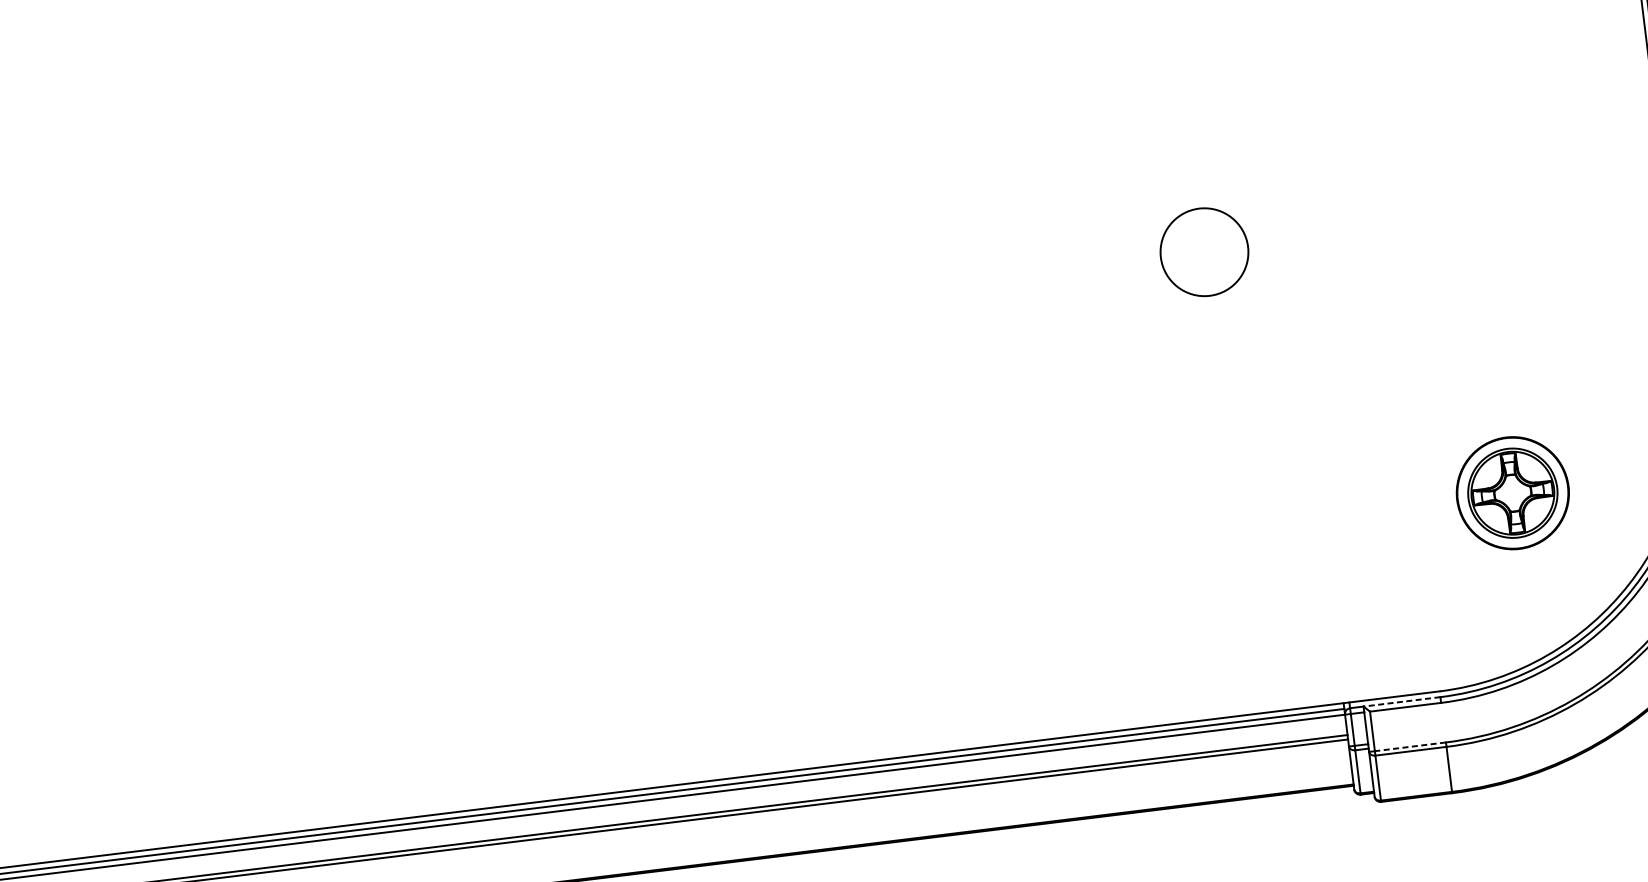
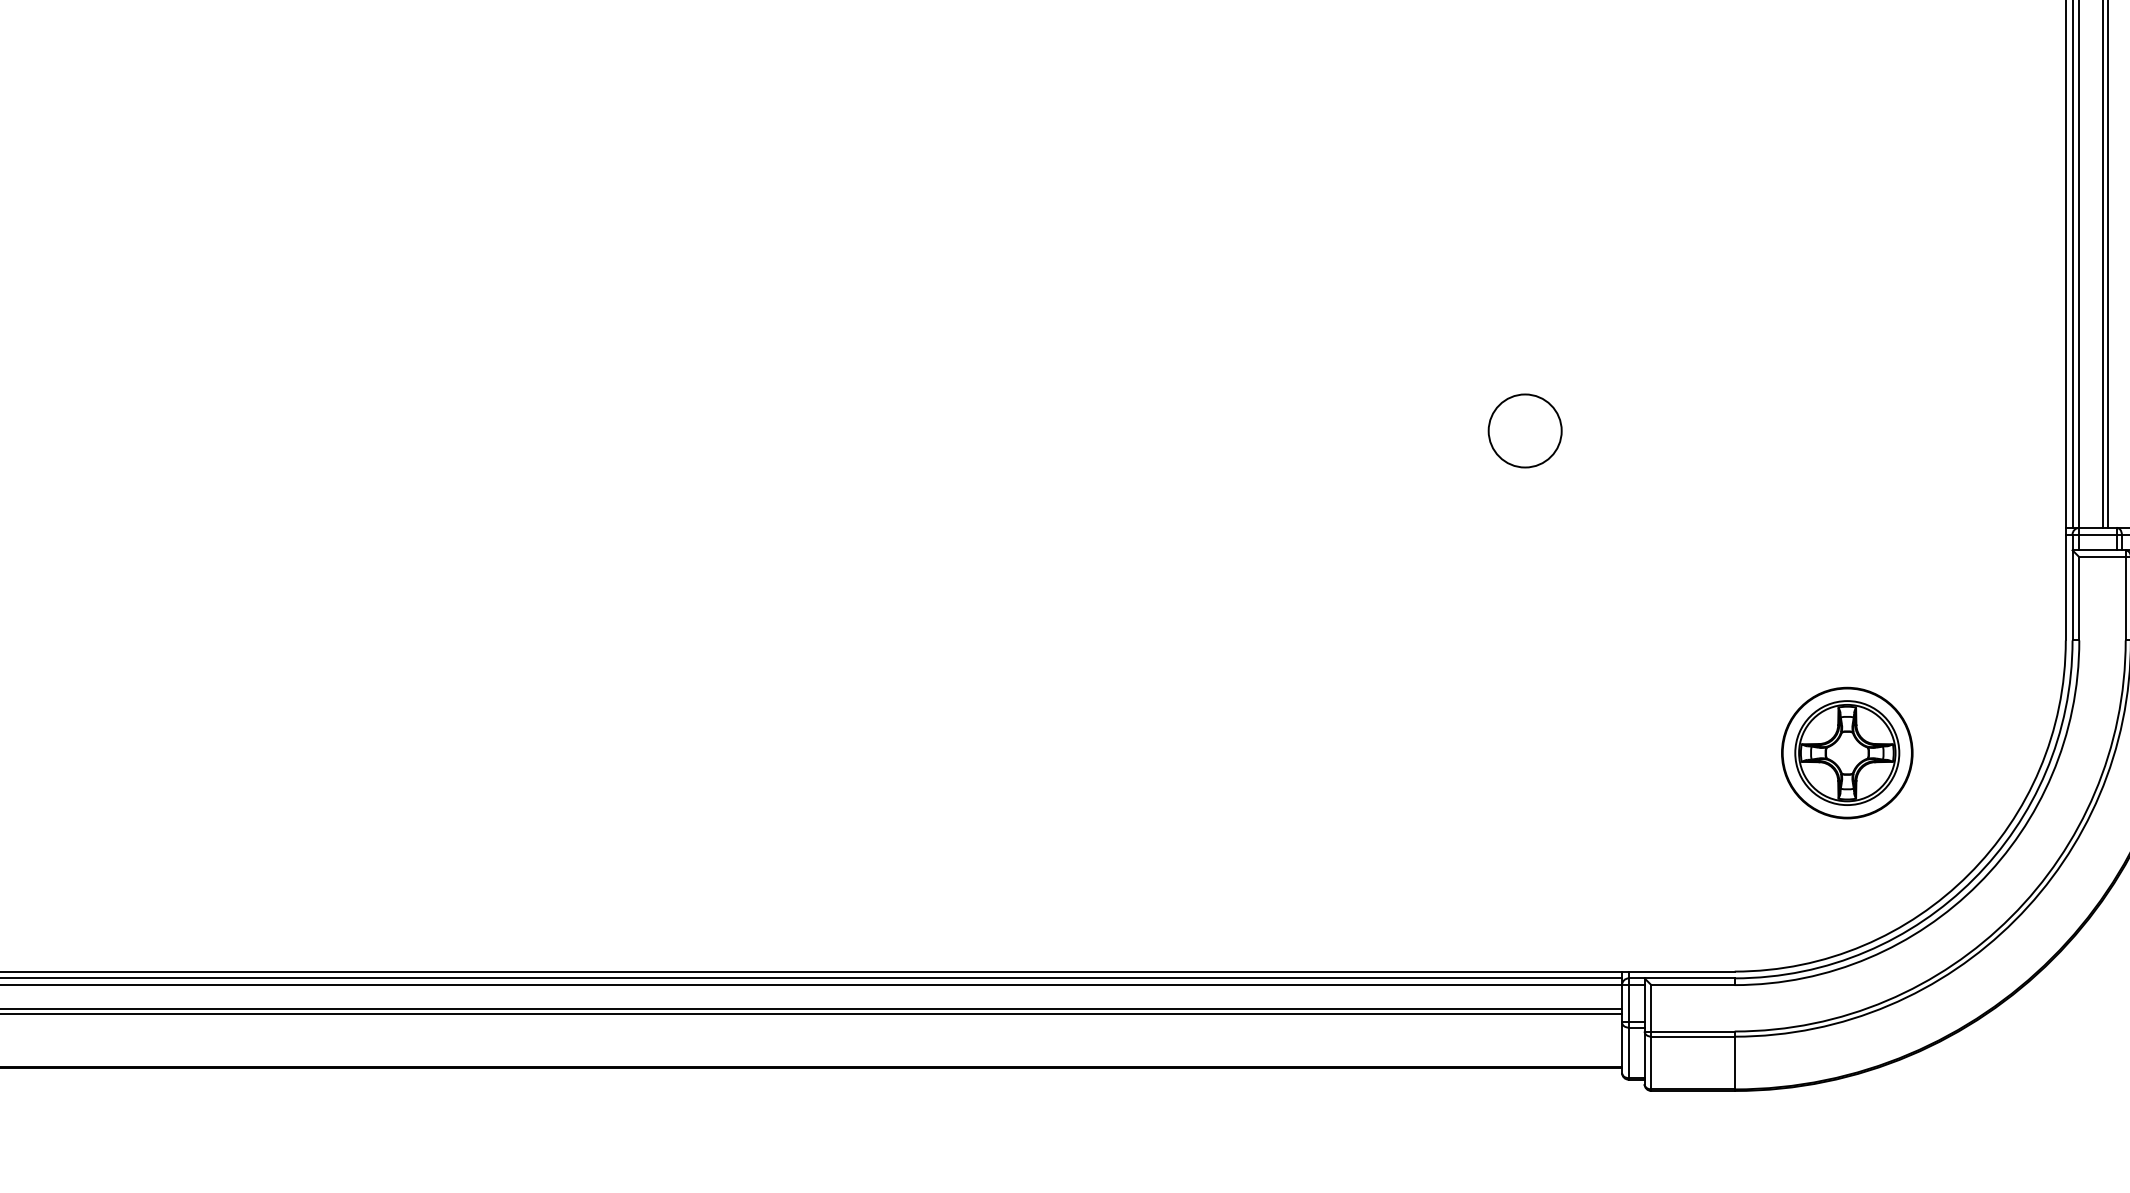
circle: (1203, 251) -> (1524, 430), size x0.71
line: (1401, 702) -> (1689, 978), dashed -> solid
line: (1410, 746) -> (1693, 1031), dashed -> solid

